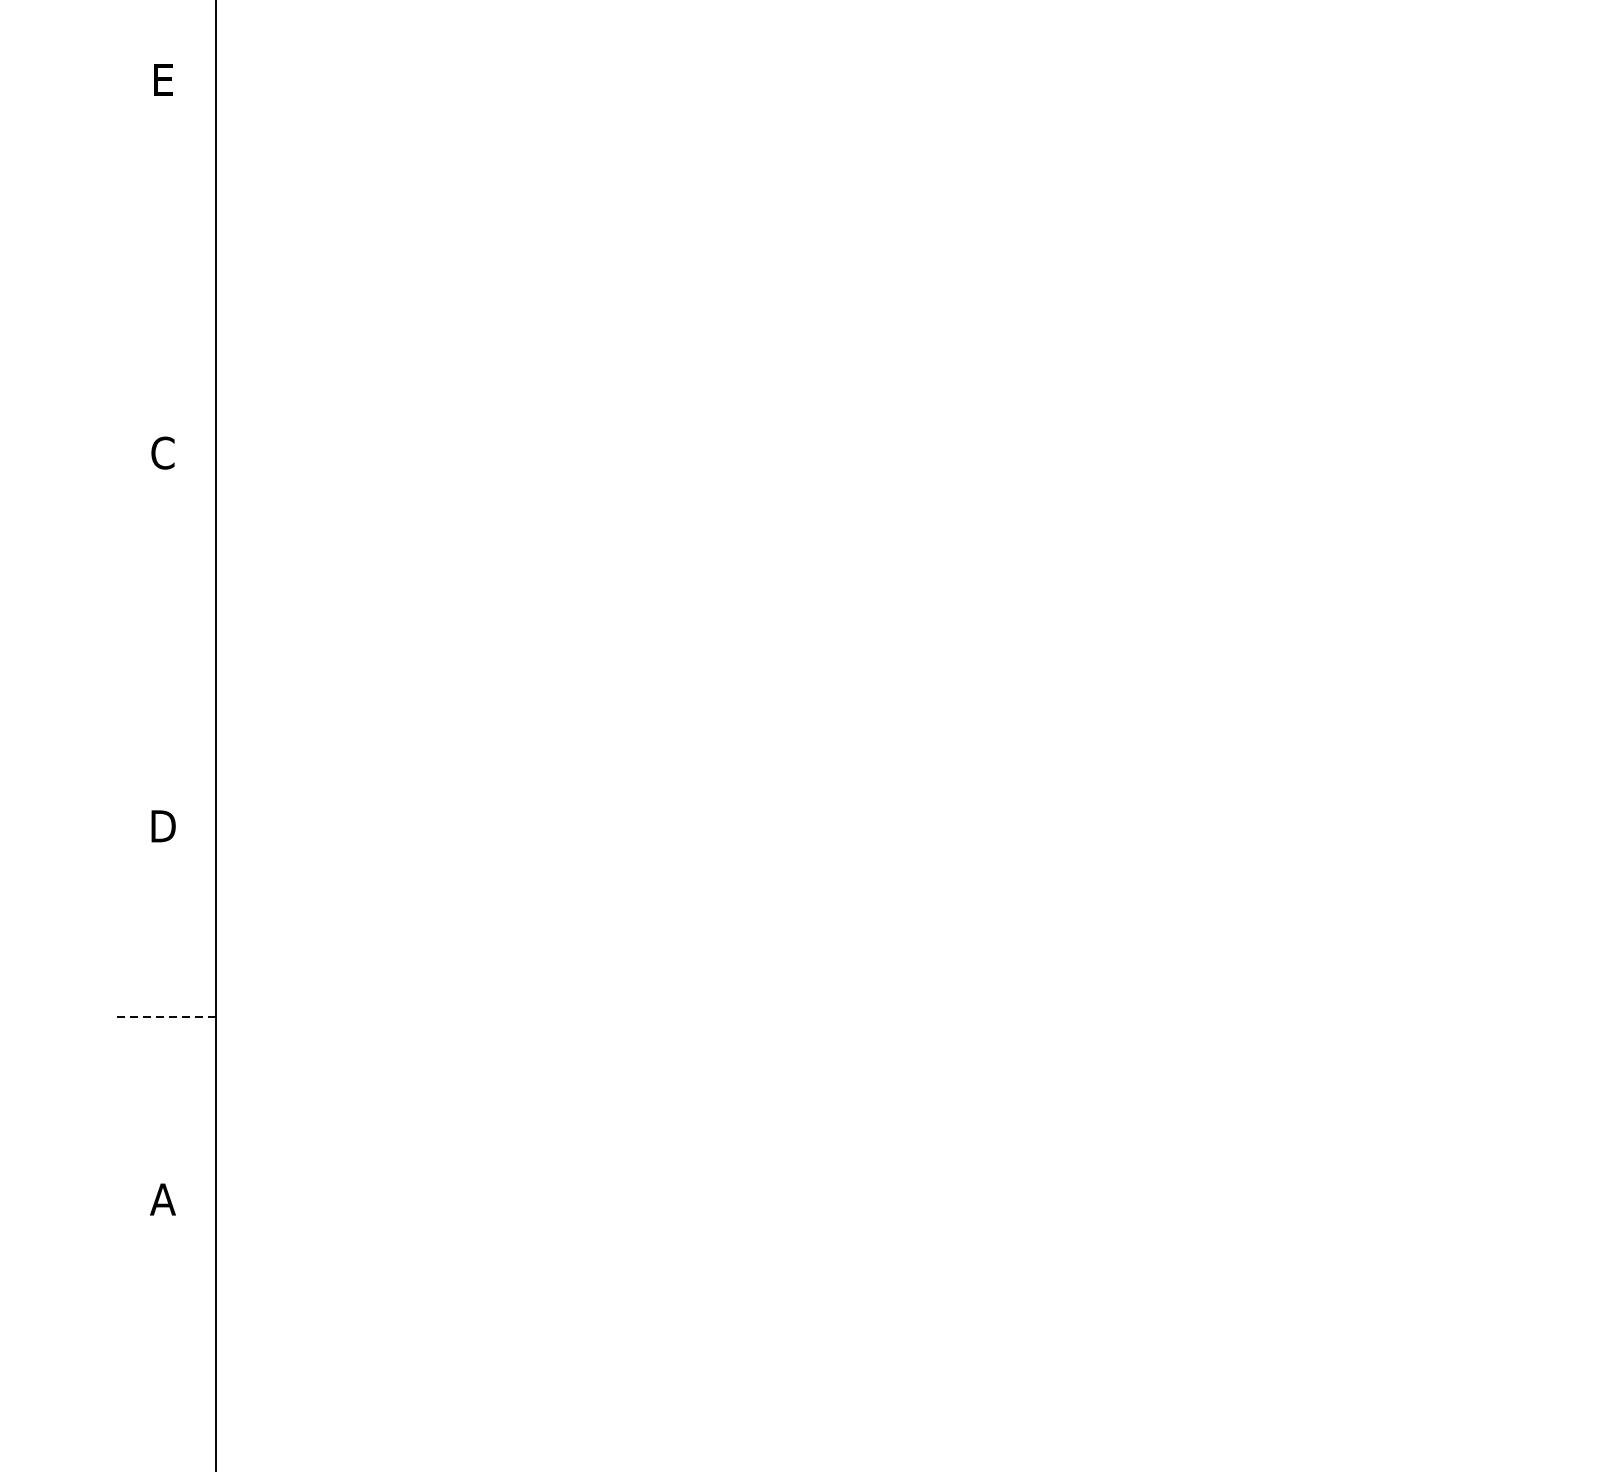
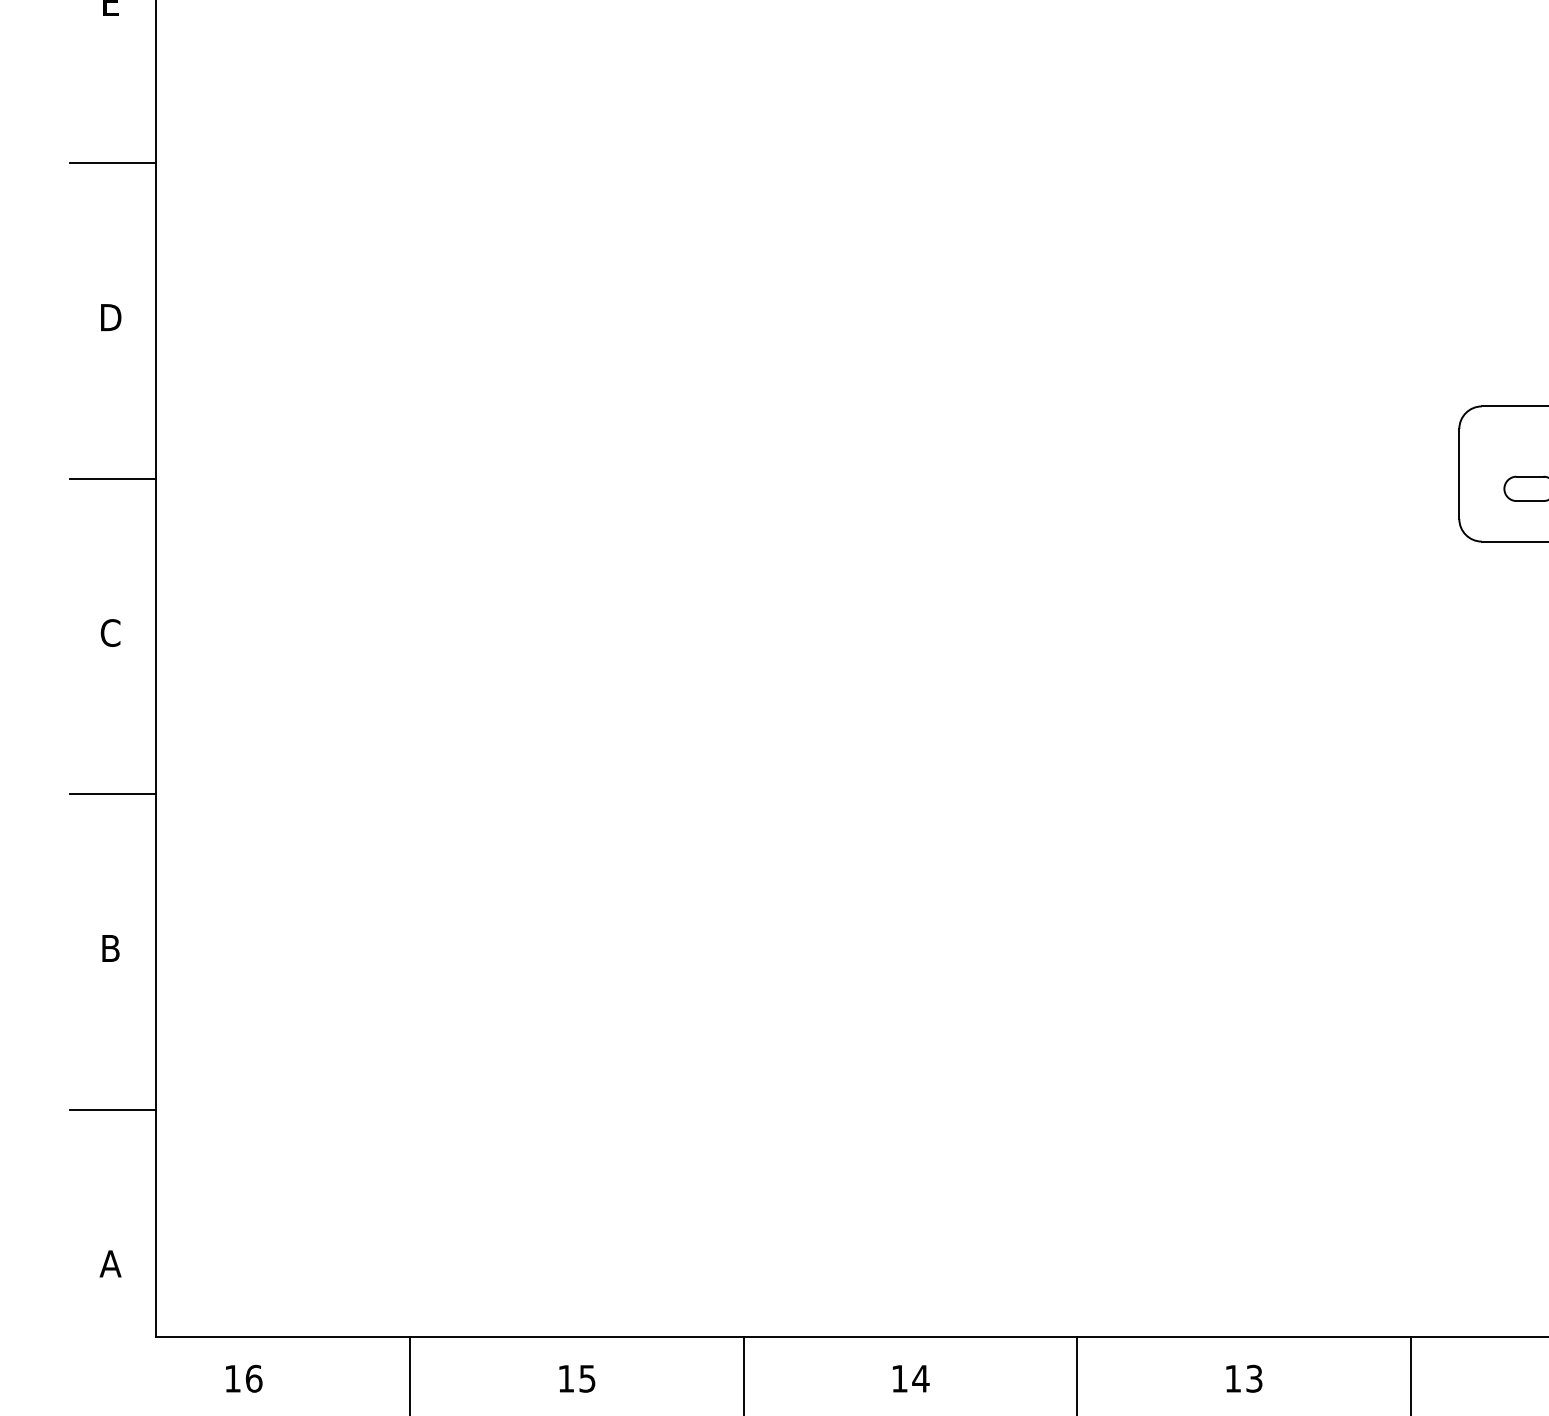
line: (165, 270) -> (112, 163), added
text: (162, 452) -> (110, 317), C -> D
line: (165, 643) -> (112, 478), added
text: (162, 825) -> (110, 632), D -> C
line: (165, 1017) -> (112, 794), dashed -> solid
text: (162, 1199) -> (110, 948), A -> B
line: (165, 1390) -> (112, 1109), added

